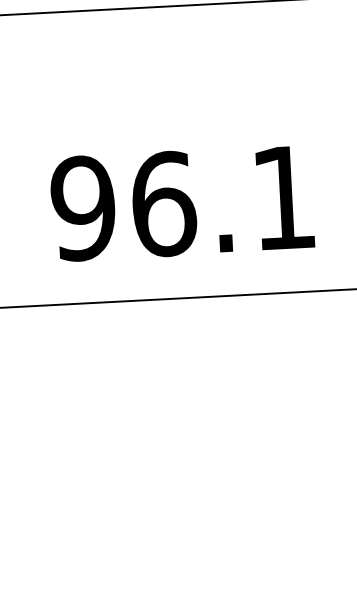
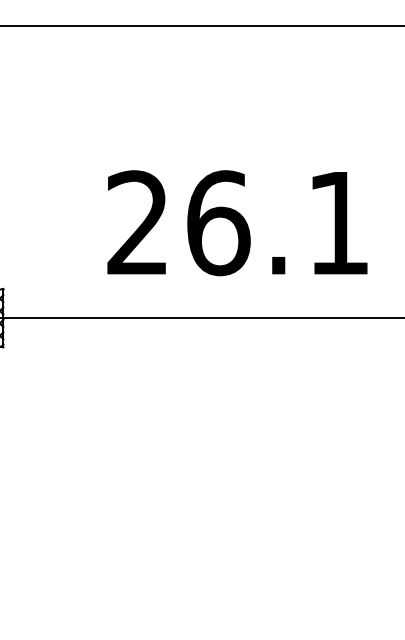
text: (83, 208) -> (137, 223), 96.1 -> 26.1

